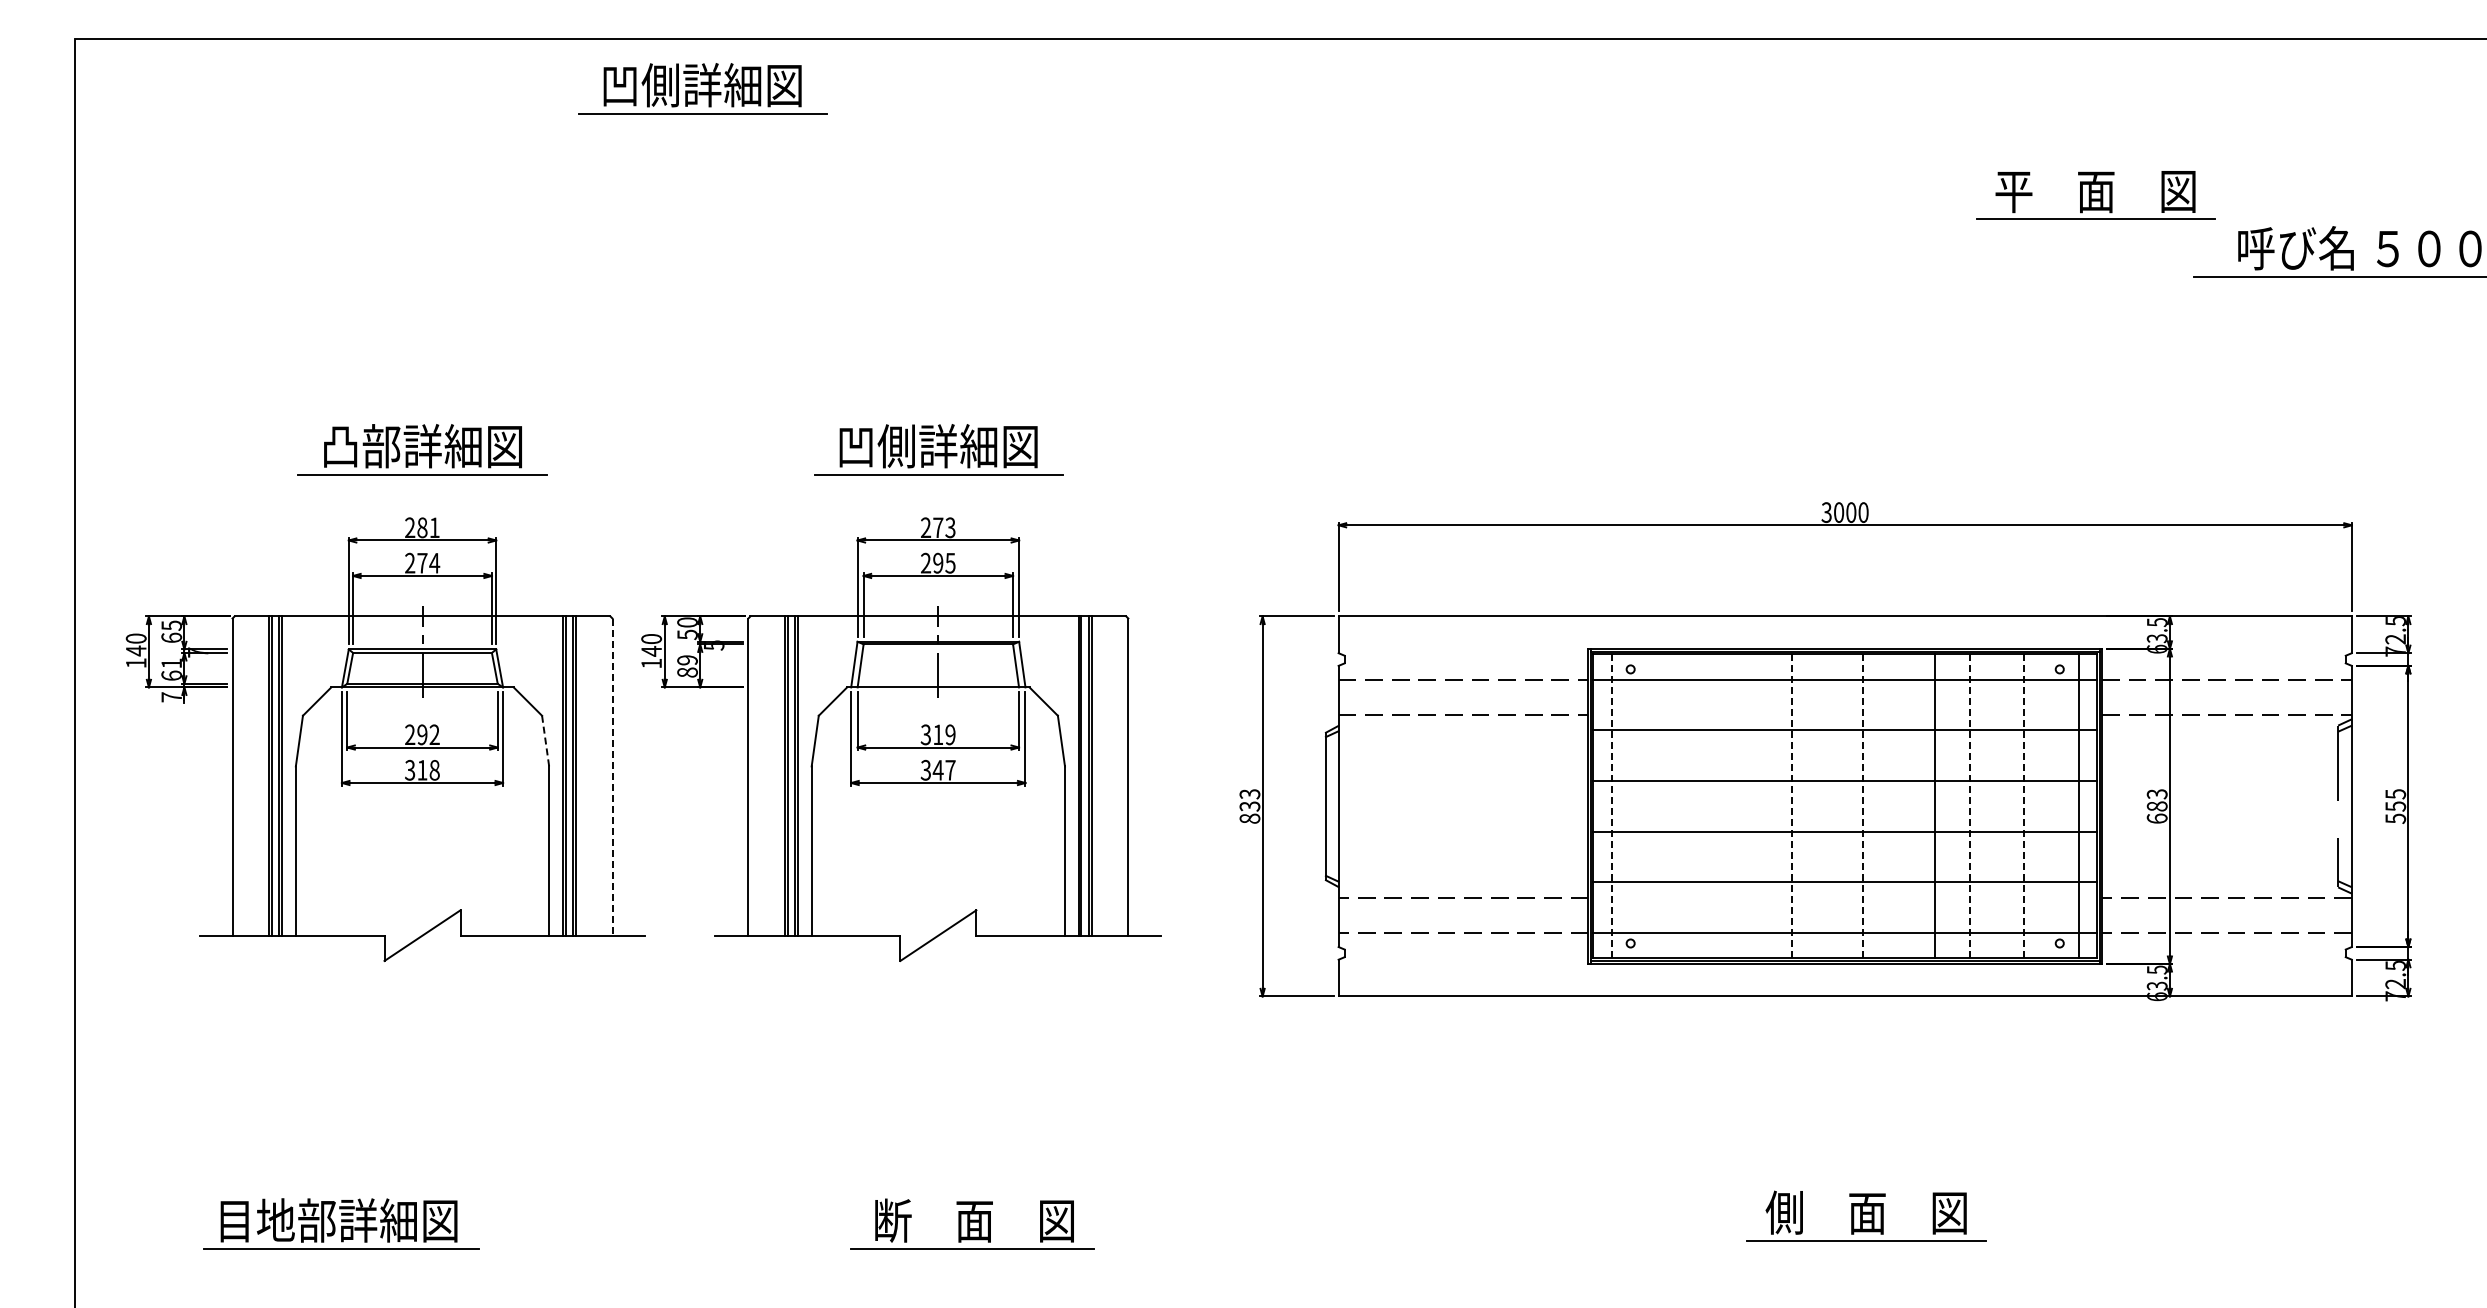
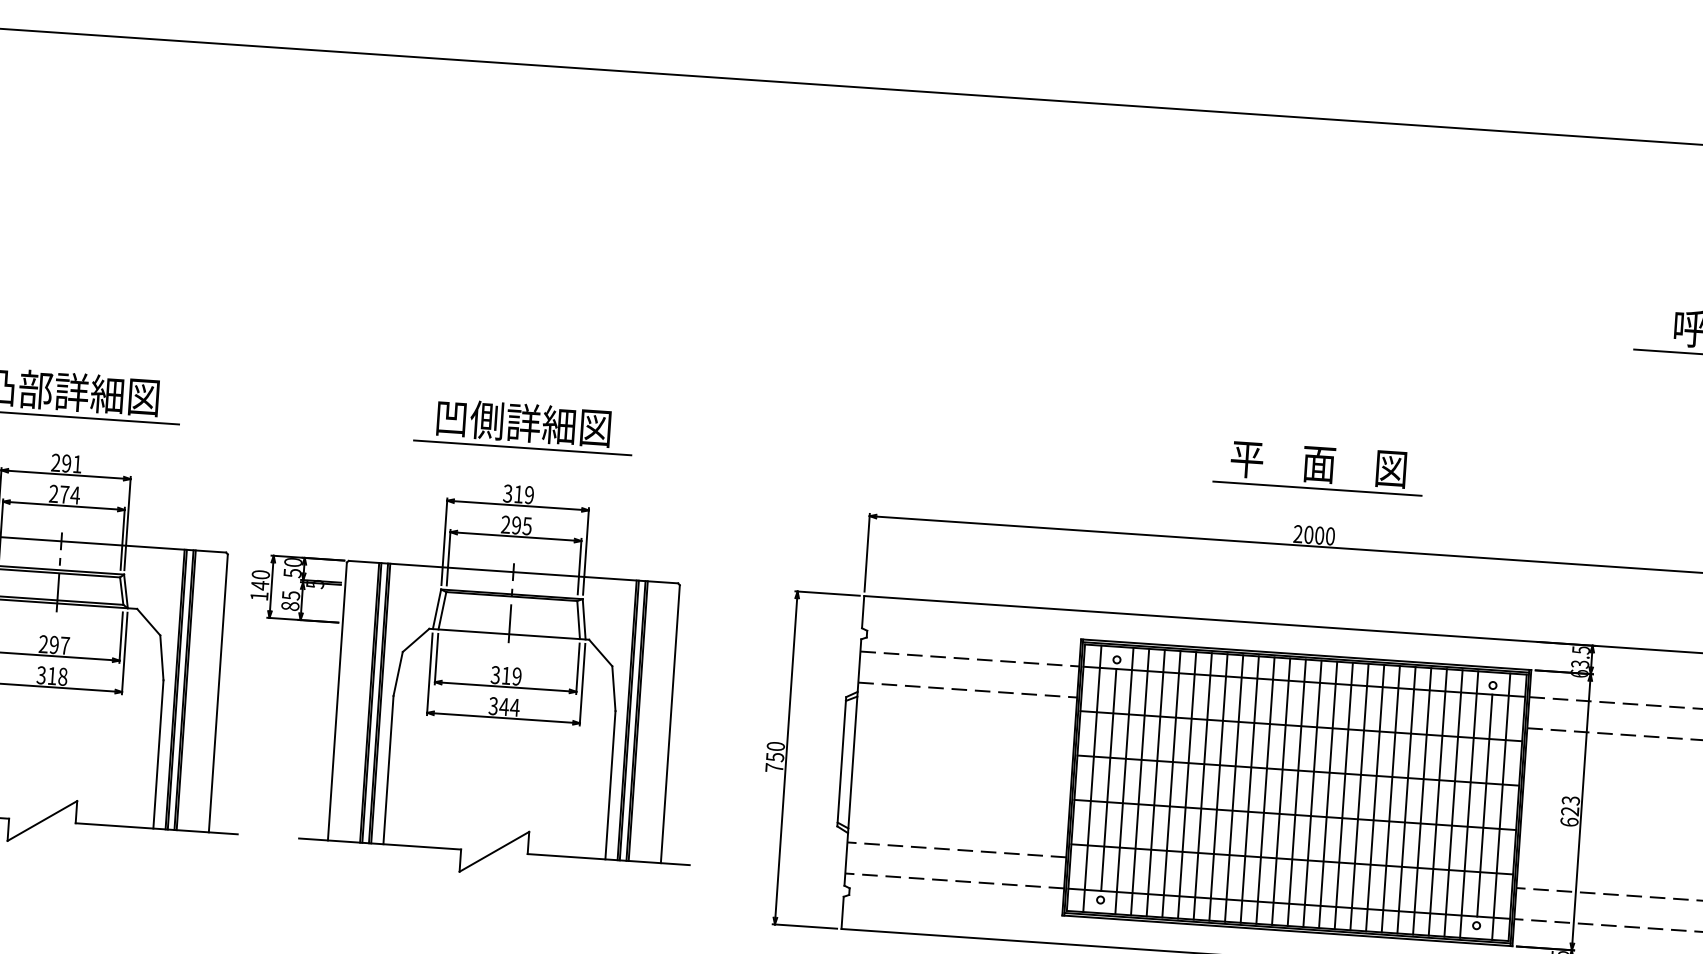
part: (702, 88) -> (338, 95), removed
part: (2095, 195) -> (1318, 467), moved
text: (1826, 512) -> (1297, 534), 3000 -> 2000
text: (422, 527) -> (66, 463), 281 -> 291
text: (937, 527) -> (518, 494), 273 -> 319
text: (687, 660) -> (291, 595), 89 -> 85
text: (434, 734) -> (64, 645), 292 -> 297
line: (545, 741) -> (161, 658), dashed -> solid
text: (950, 770) -> (514, 707), 347 -> 344
line: (612, 777) -> (218, 693), dashed -> solid
text: (1249, 806) -> (774, 757), 833 -> 750
line: (1611, 806) -> (1091, 778), dashed -> solid
line: (1630, 806) -> (1108, 779), added
line: (1648, 806) -> (1124, 781), added
line: (1666, 806) -> (1140, 782), added
line: (1684, 806) -> (1155, 783), added
line: (1702, 806) -> (1171, 784), added
line: (1720, 806) -> (1187, 785), added
line: (1737, 806) -> (1202, 786), added
line: (1755, 806) -> (1218, 787), added
line: (1773, 806) -> (1233, 788), added
line: (1791, 806) -> (1249, 789), dashed -> solid
line: (1809, 806) -> (1265, 790), added
line: (1827, 806) -> (1281, 791), added
line: (1845, 806) -> (1297, 792), added
line: (1863, 806) -> (1312, 793), dashed -> solid
line: (1881, 806) -> (1328, 794), added
line: (1898, 806) -> (1343, 795), added
line: (1916, 806) -> (1359, 797), added
line: (1952, 806) -> (1390, 799), added
line: (1970, 806) -> (1406, 800), dashed -> solid
line: (1988, 806) -> (1422, 801), added
line: (2006, 806) -> (1438, 802), added
line: (2024, 806) -> (1453, 803), dashed -> solid
line: (2041, 806) -> (1468, 804), added
line: (2059, 806) -> (1484, 805), added
text: (2156, 806) -> (1569, 811), 683 -> 623

